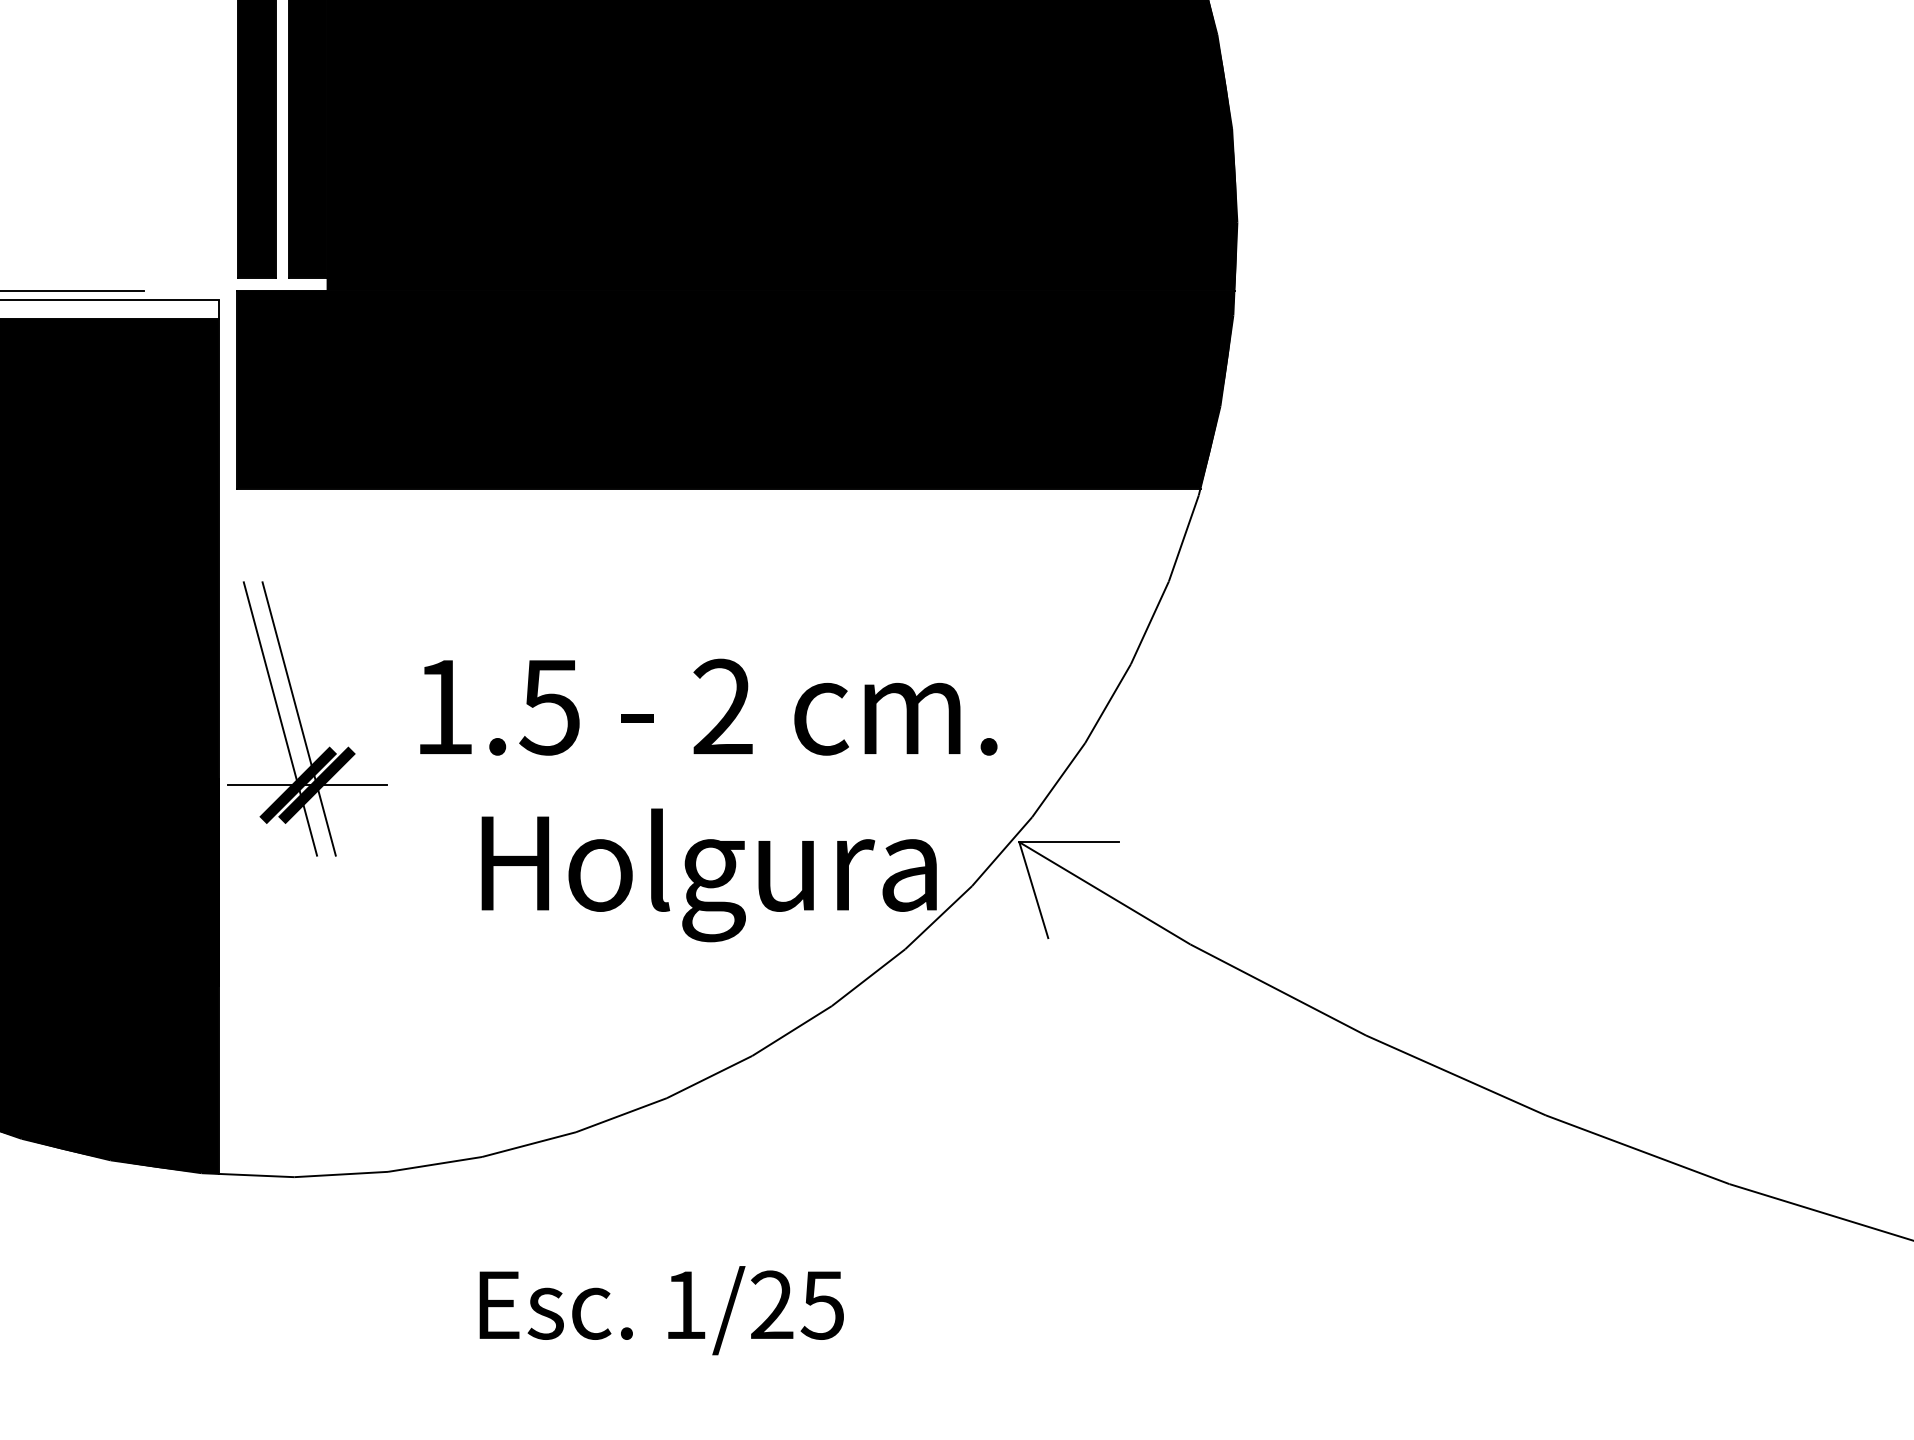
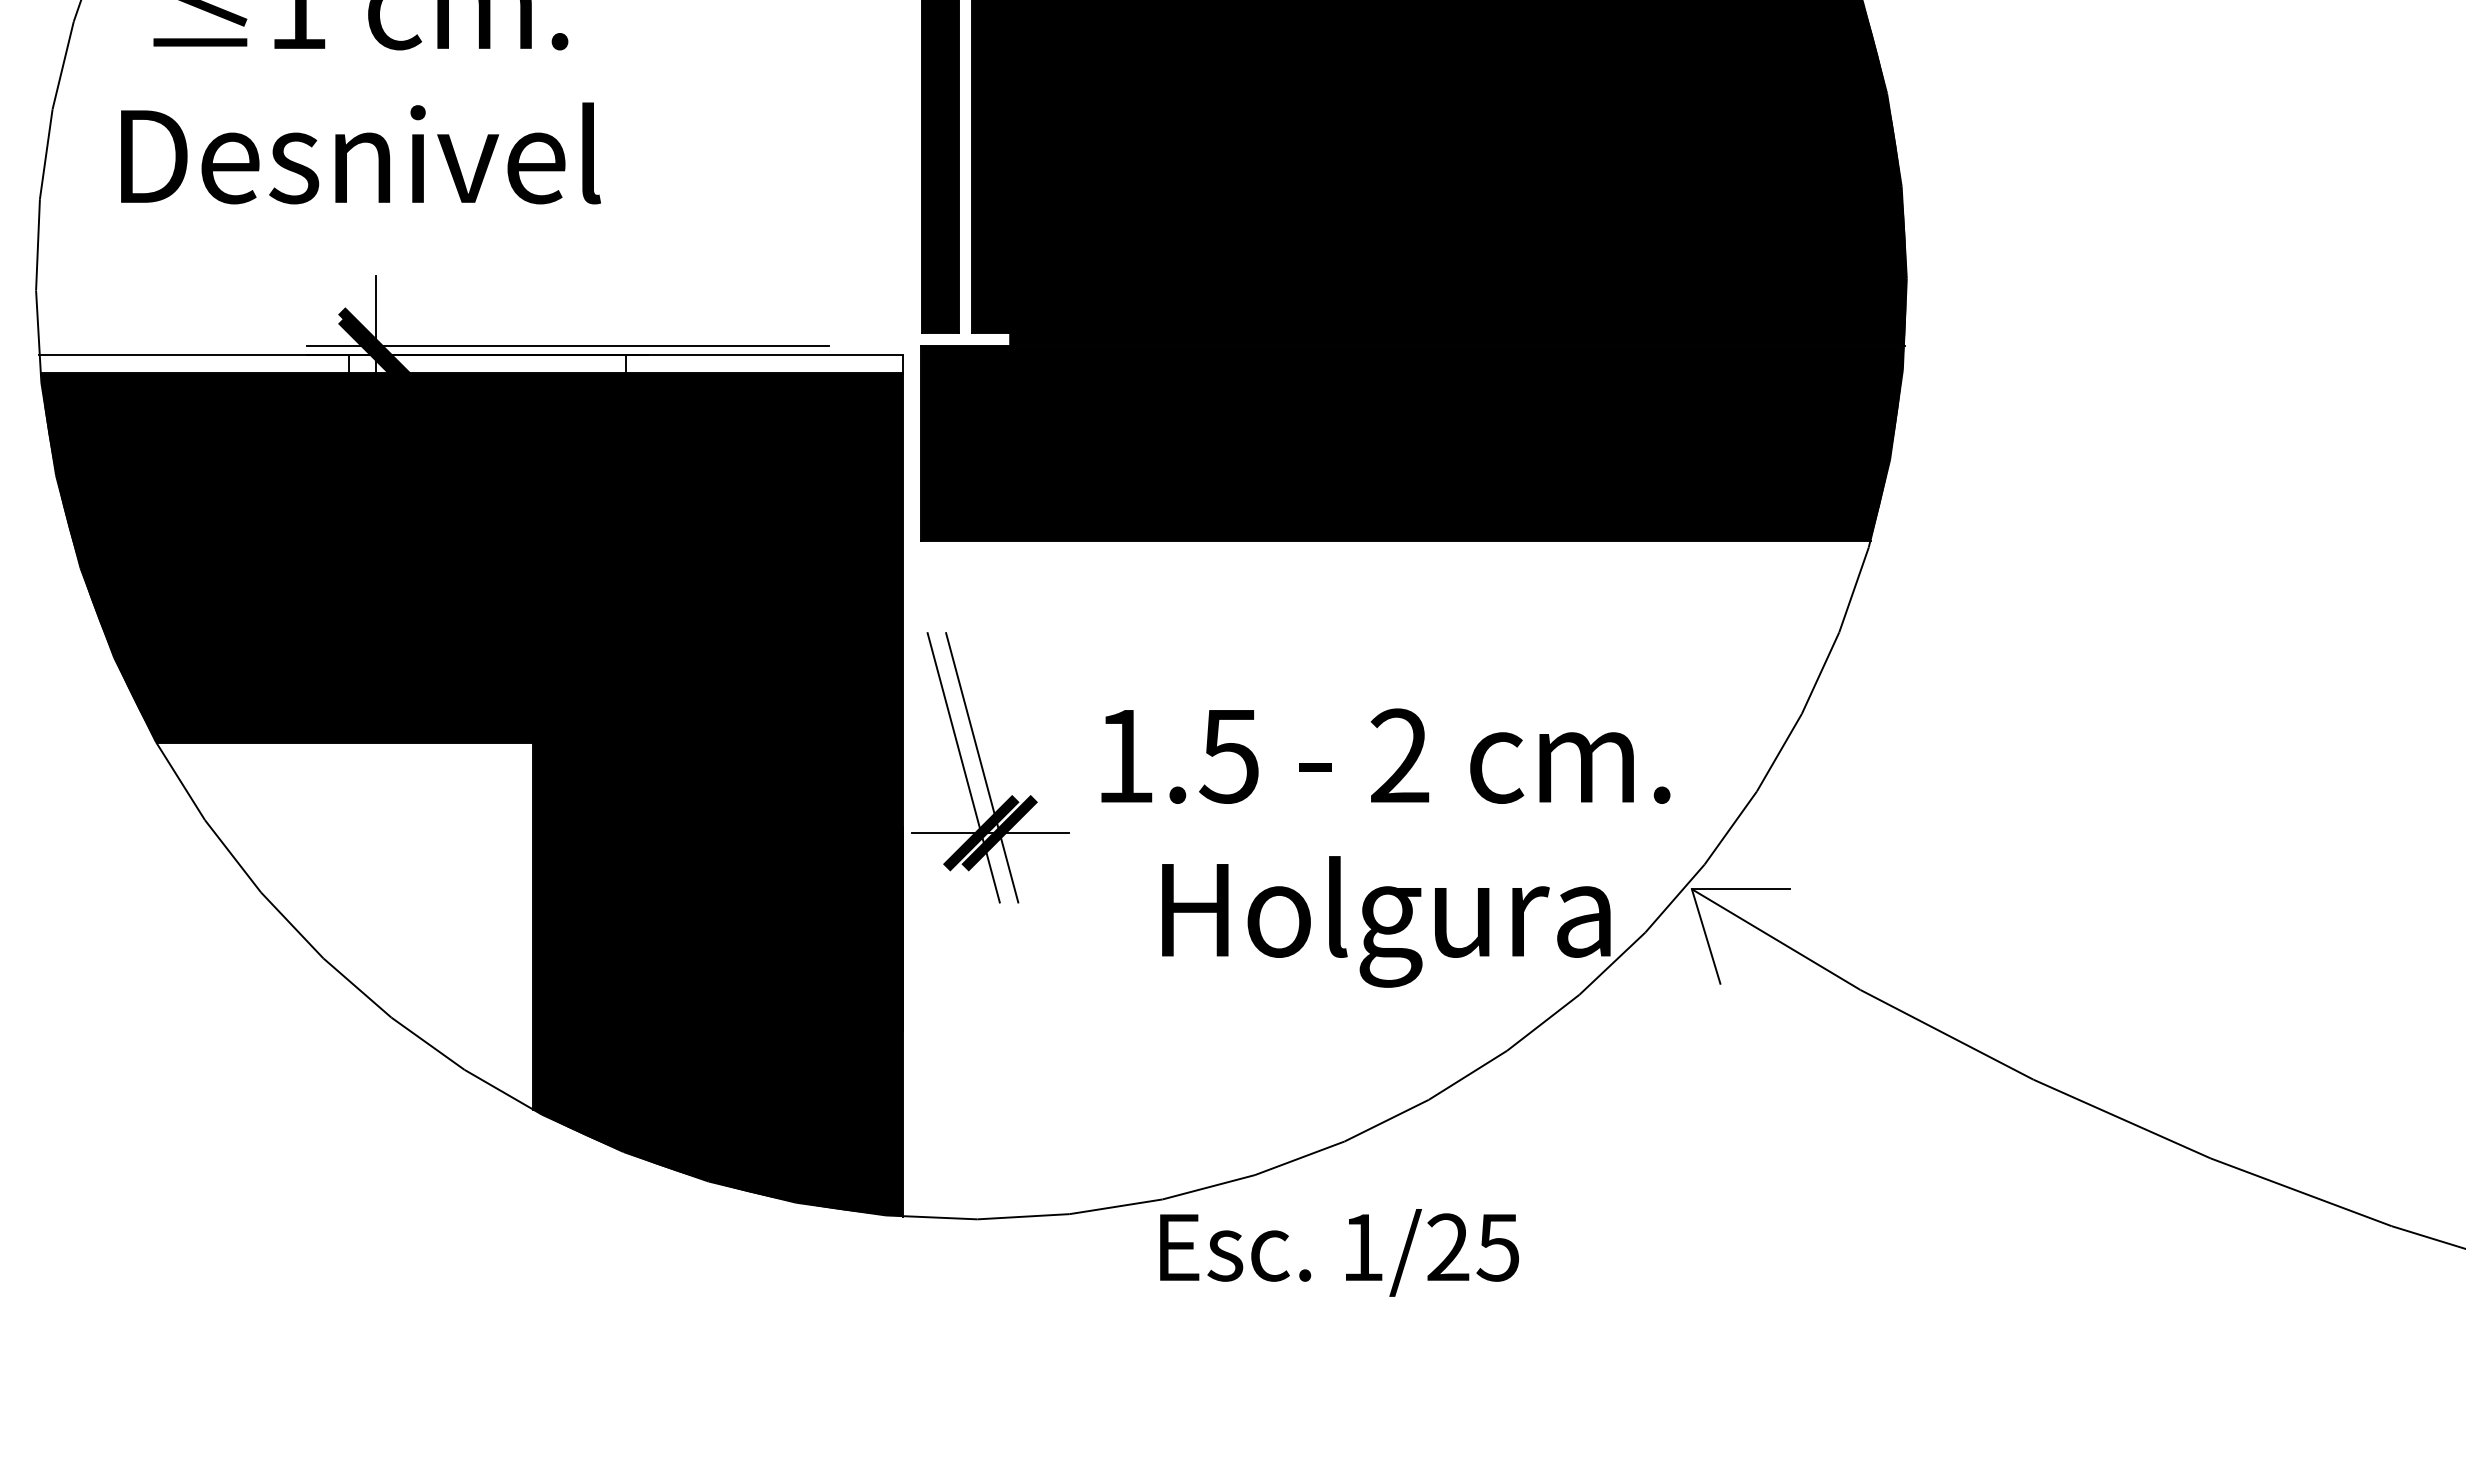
text: (661, 1310) -> (1339, 1252), moved

